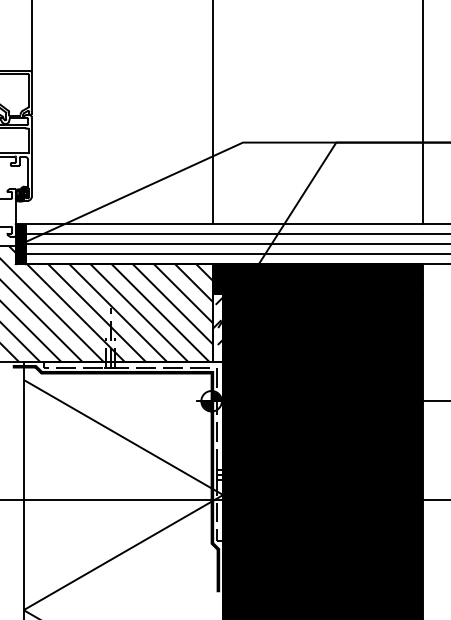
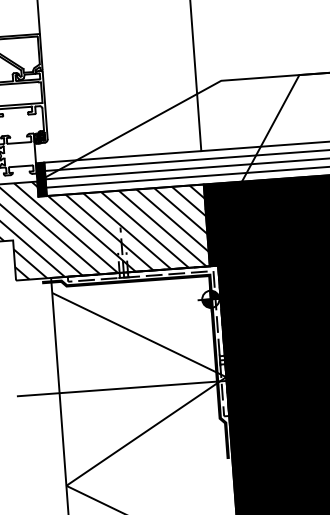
fill: (218, 327) -> (212, 237), added

